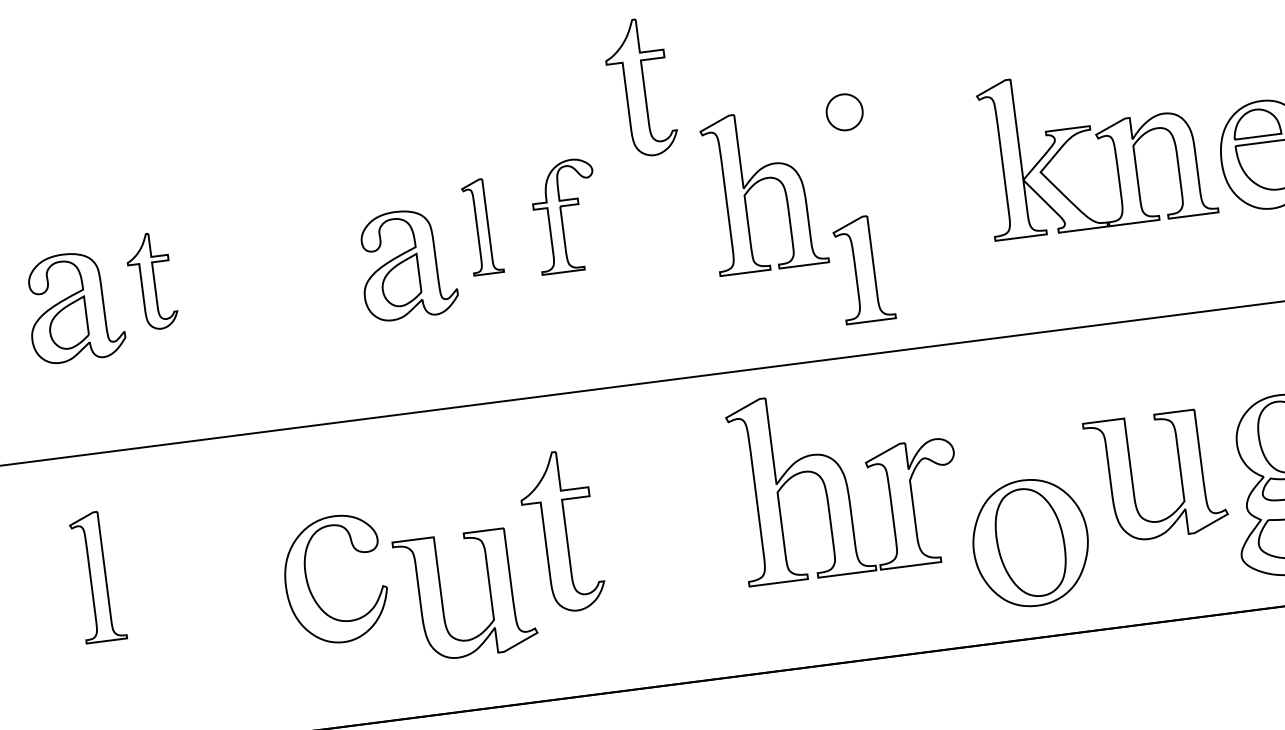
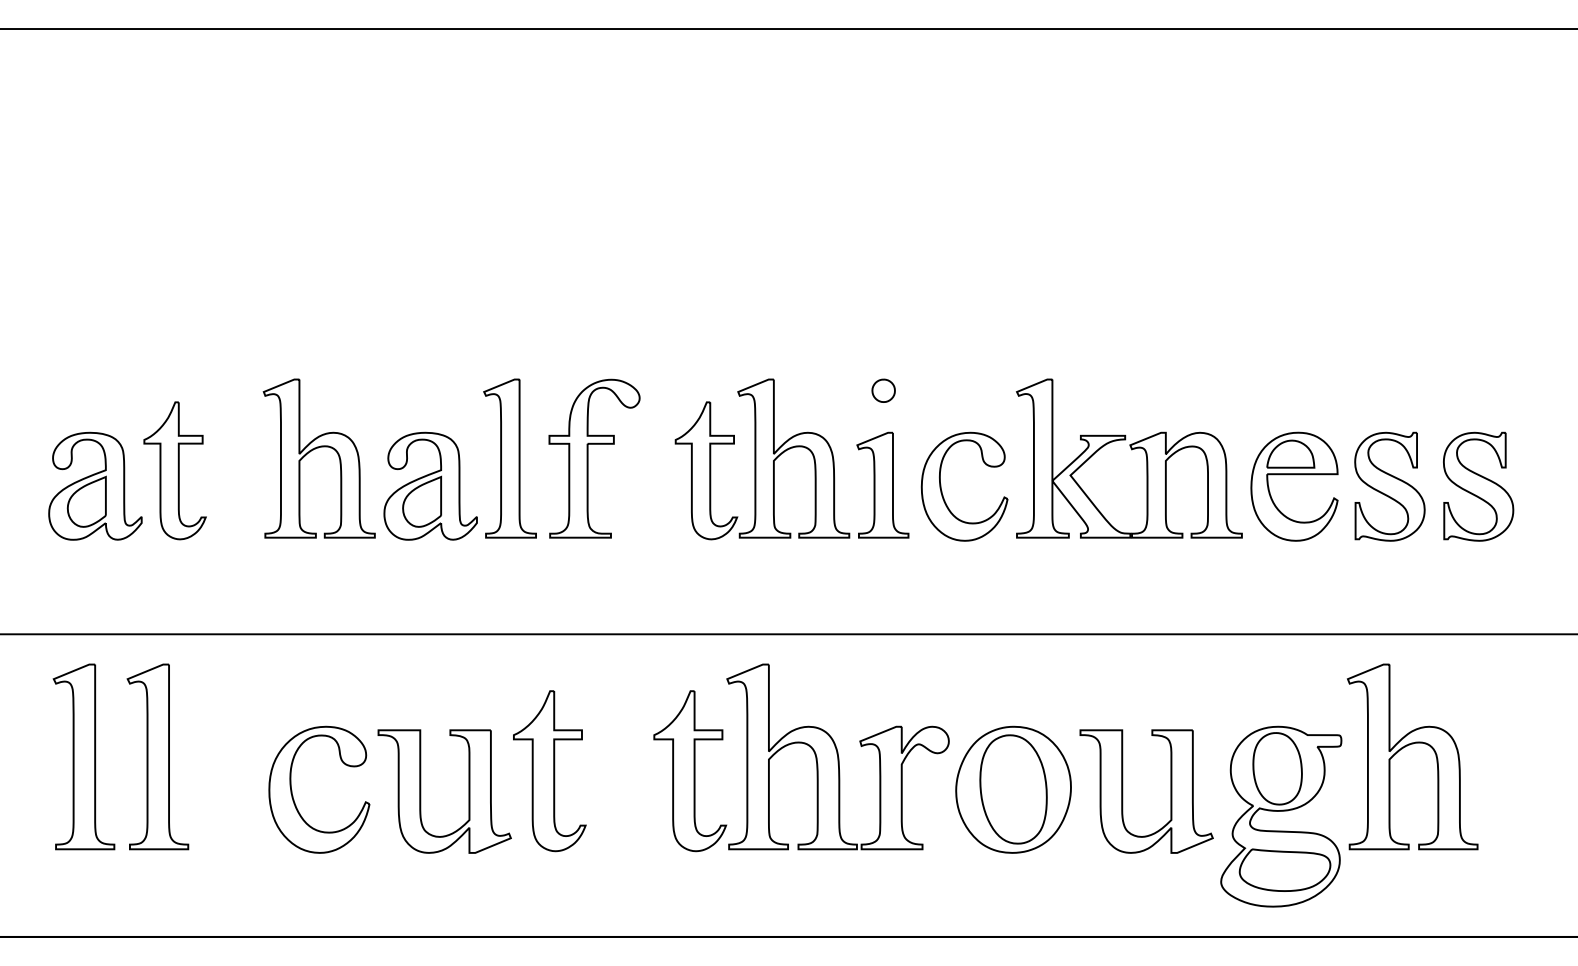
part: (640, 87) -> (706, 470), moved
part: (844, 111) -> (883, 390), size x0.62
part: (915, 203) -> (942, 490), added
part: (566, 216) -> (594, 458), size x1.43
part: (482, 226) -> (509, 458), size x1.67
part: (286, 243) -> (313, 450), added
part: (863, 268) -> (882, 484), moved
part: (151, 281) -> (174, 470), size x1.43
part: (701, 514) -> (690, 771), added
part: (1030, 542) -> (1013, 789), moved
part: (170, 567) -> (157, 756), added
part: (97, 576) -> (83, 756), size x1.43
part: (442, 597) -> (421, 791), moved

